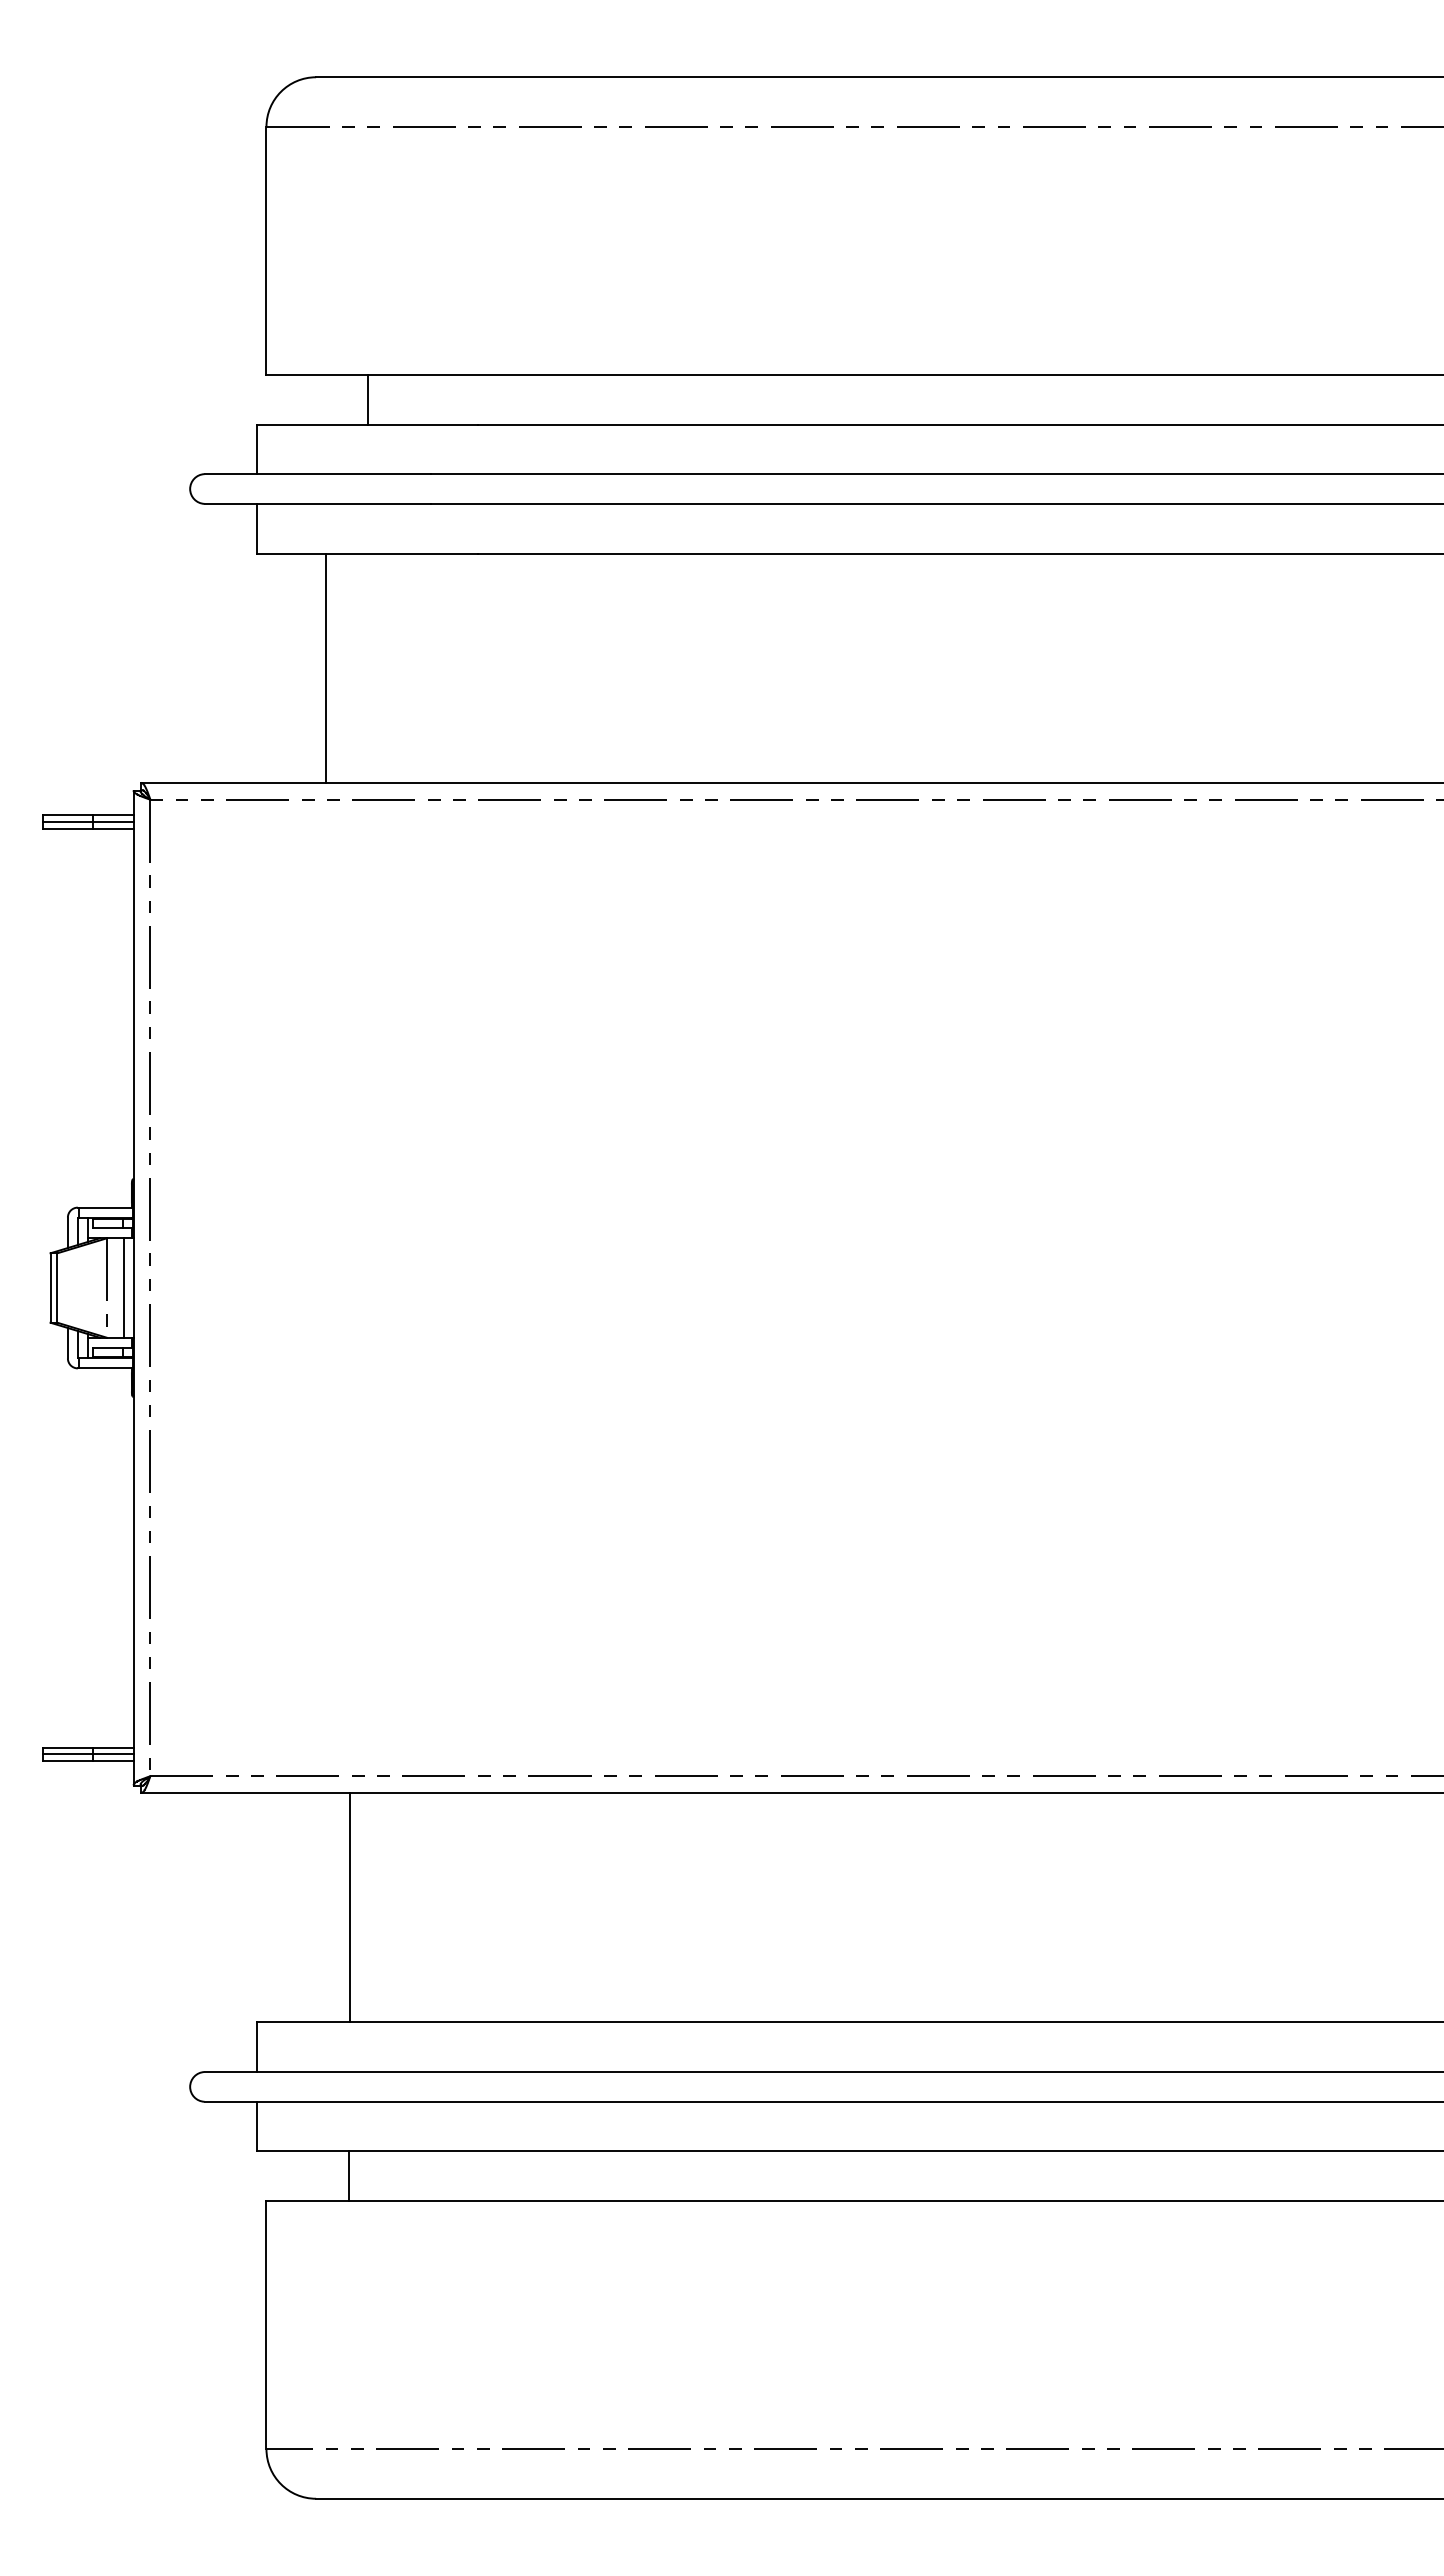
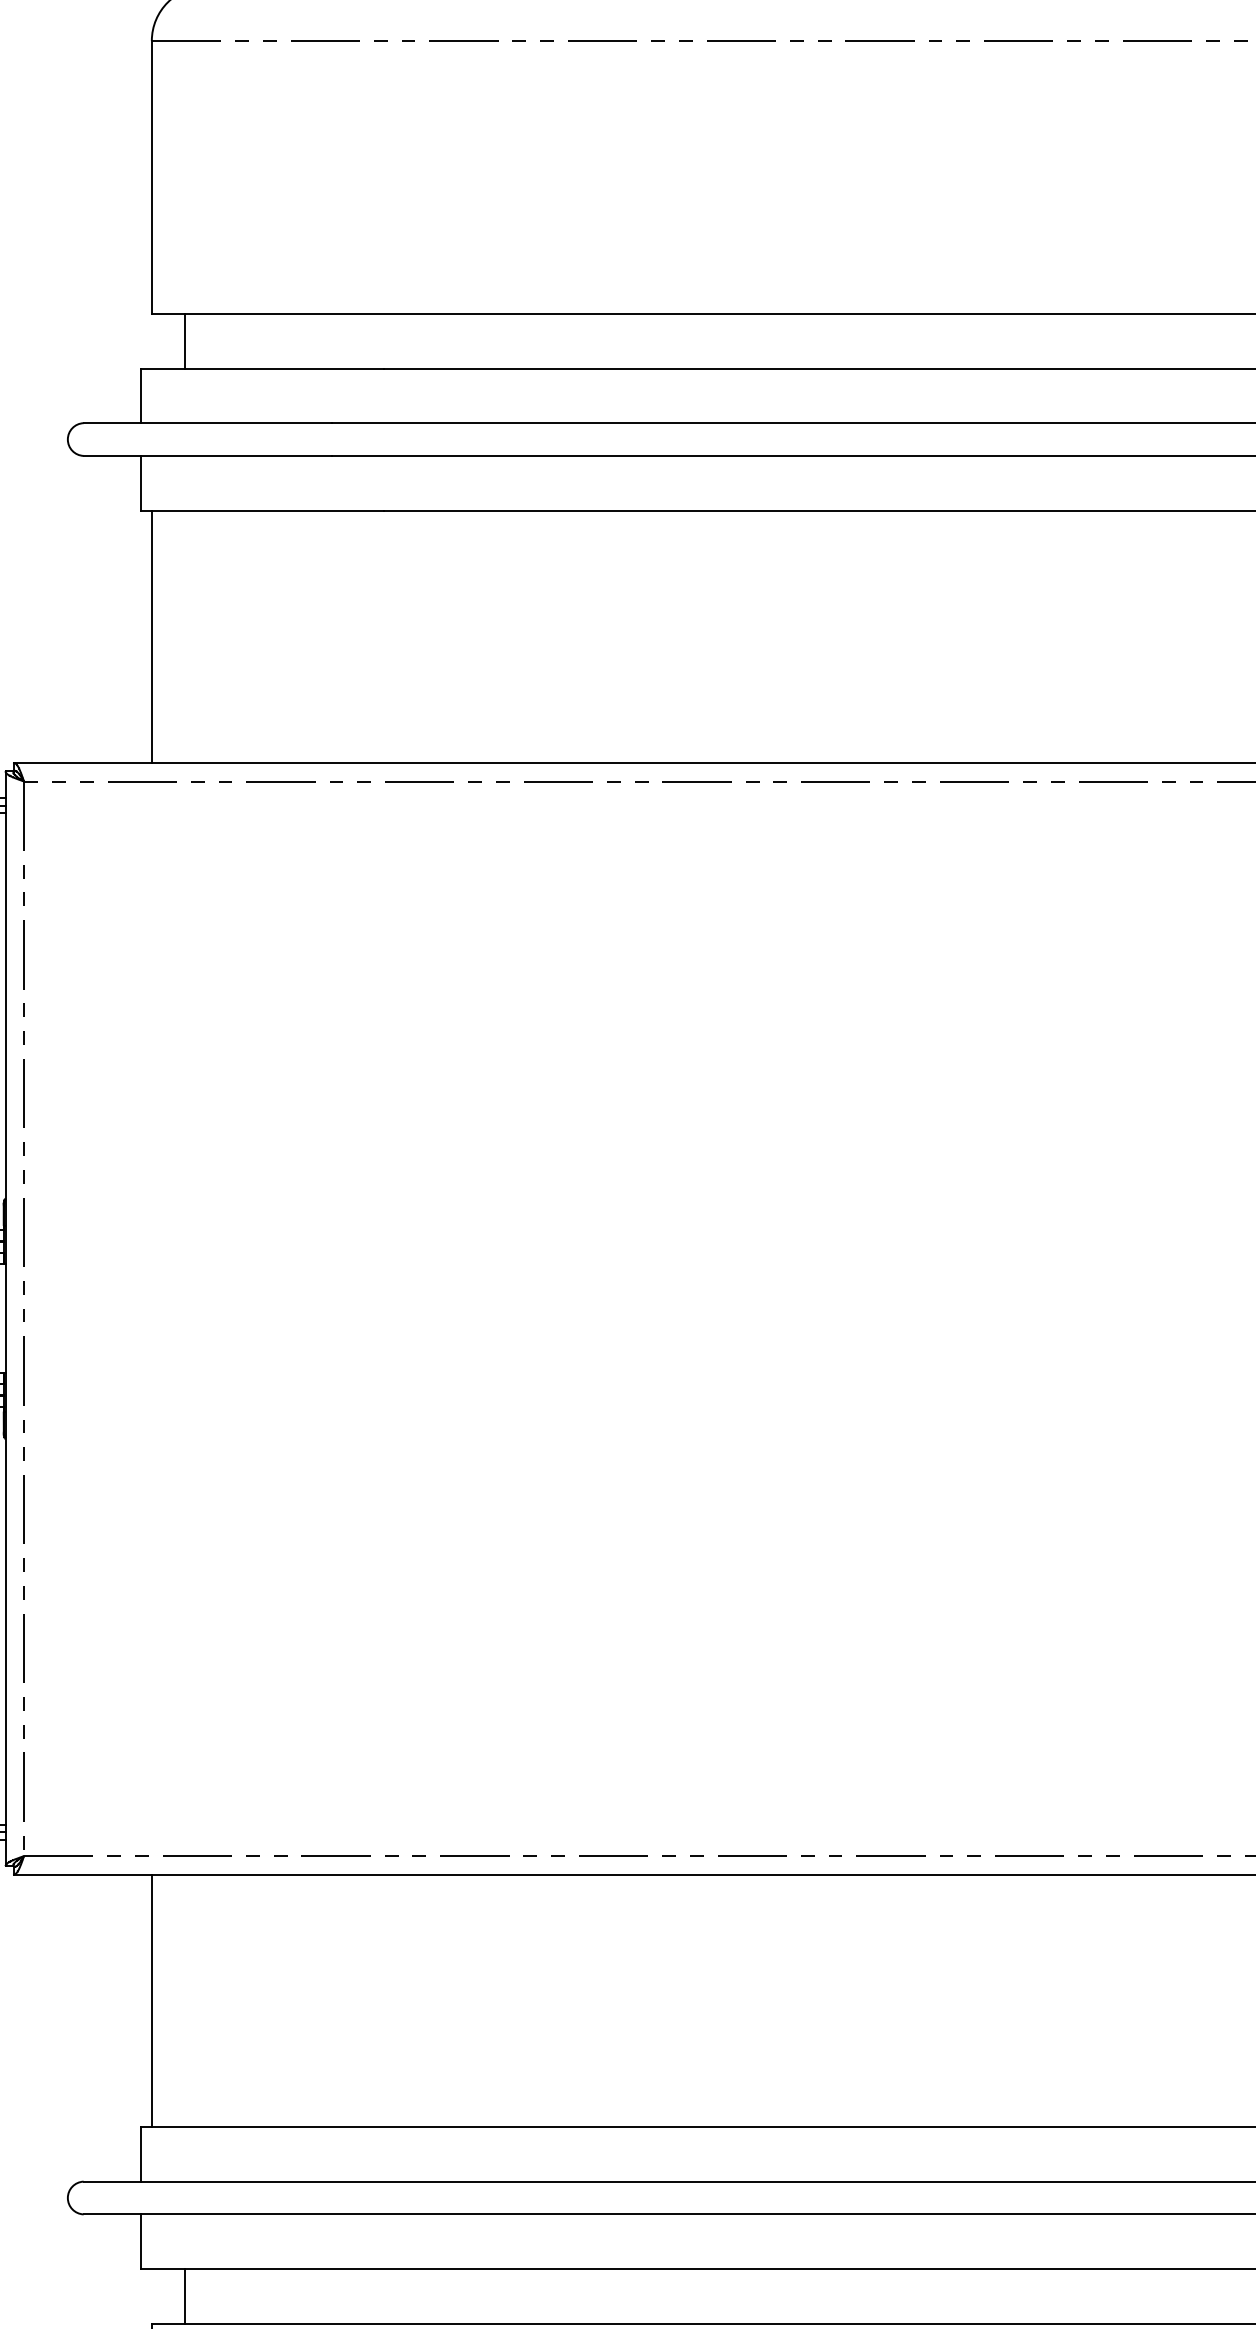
line: (368, 399) -> (184, 341), moved
line: (326, 667) -> (151, 635), moved
line: (350, 1907) -> (151, 2000), moved
line: (349, 2176) -> (184, 2296), moved

